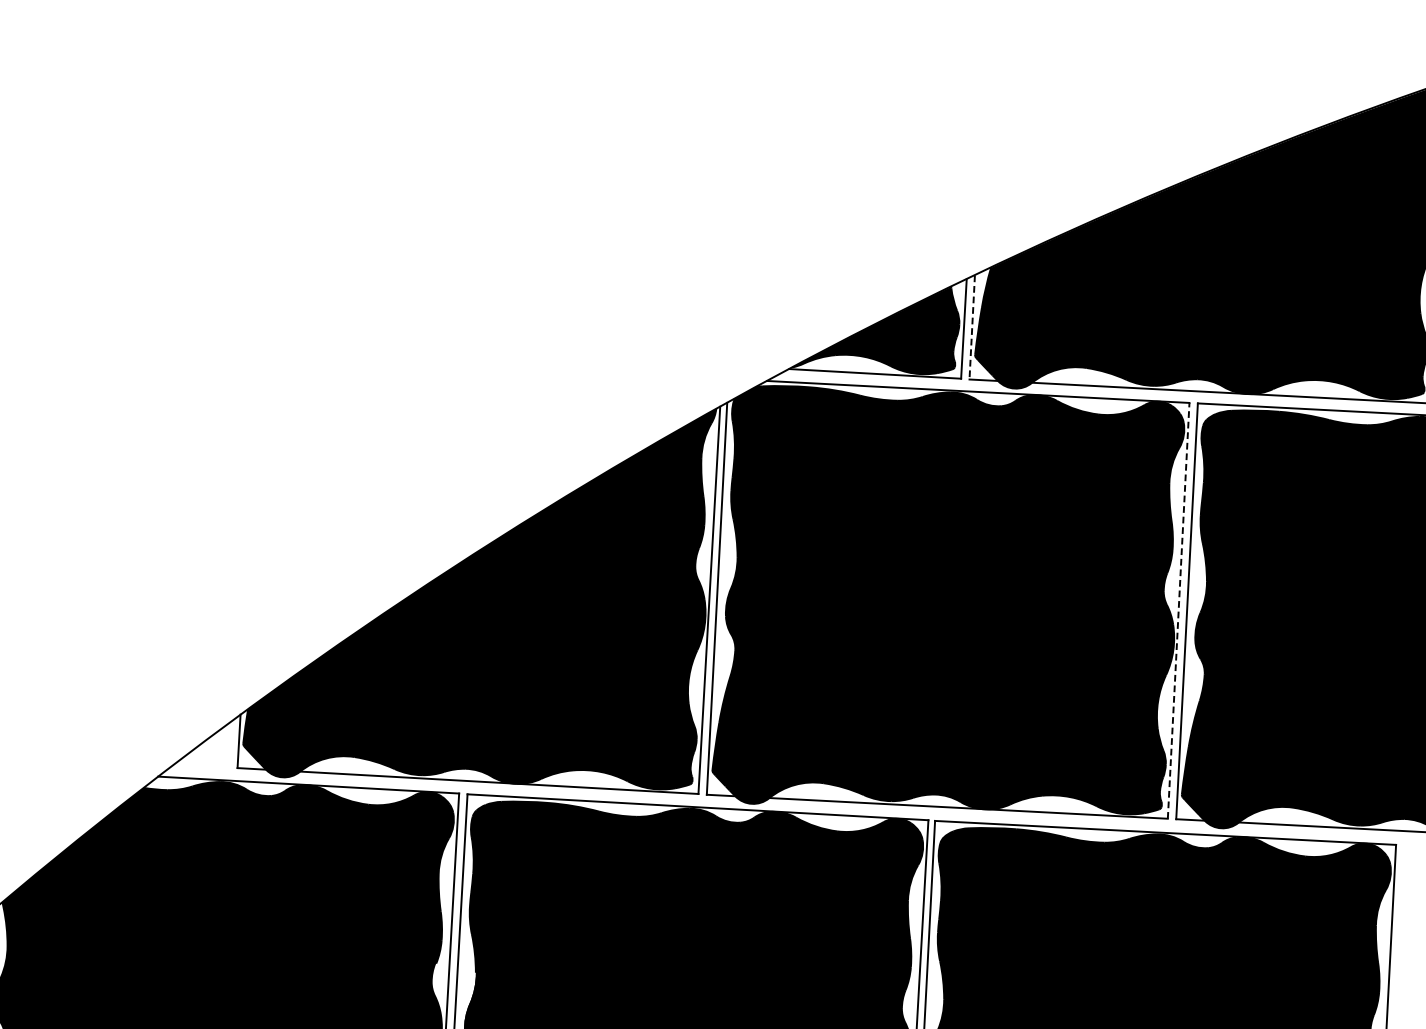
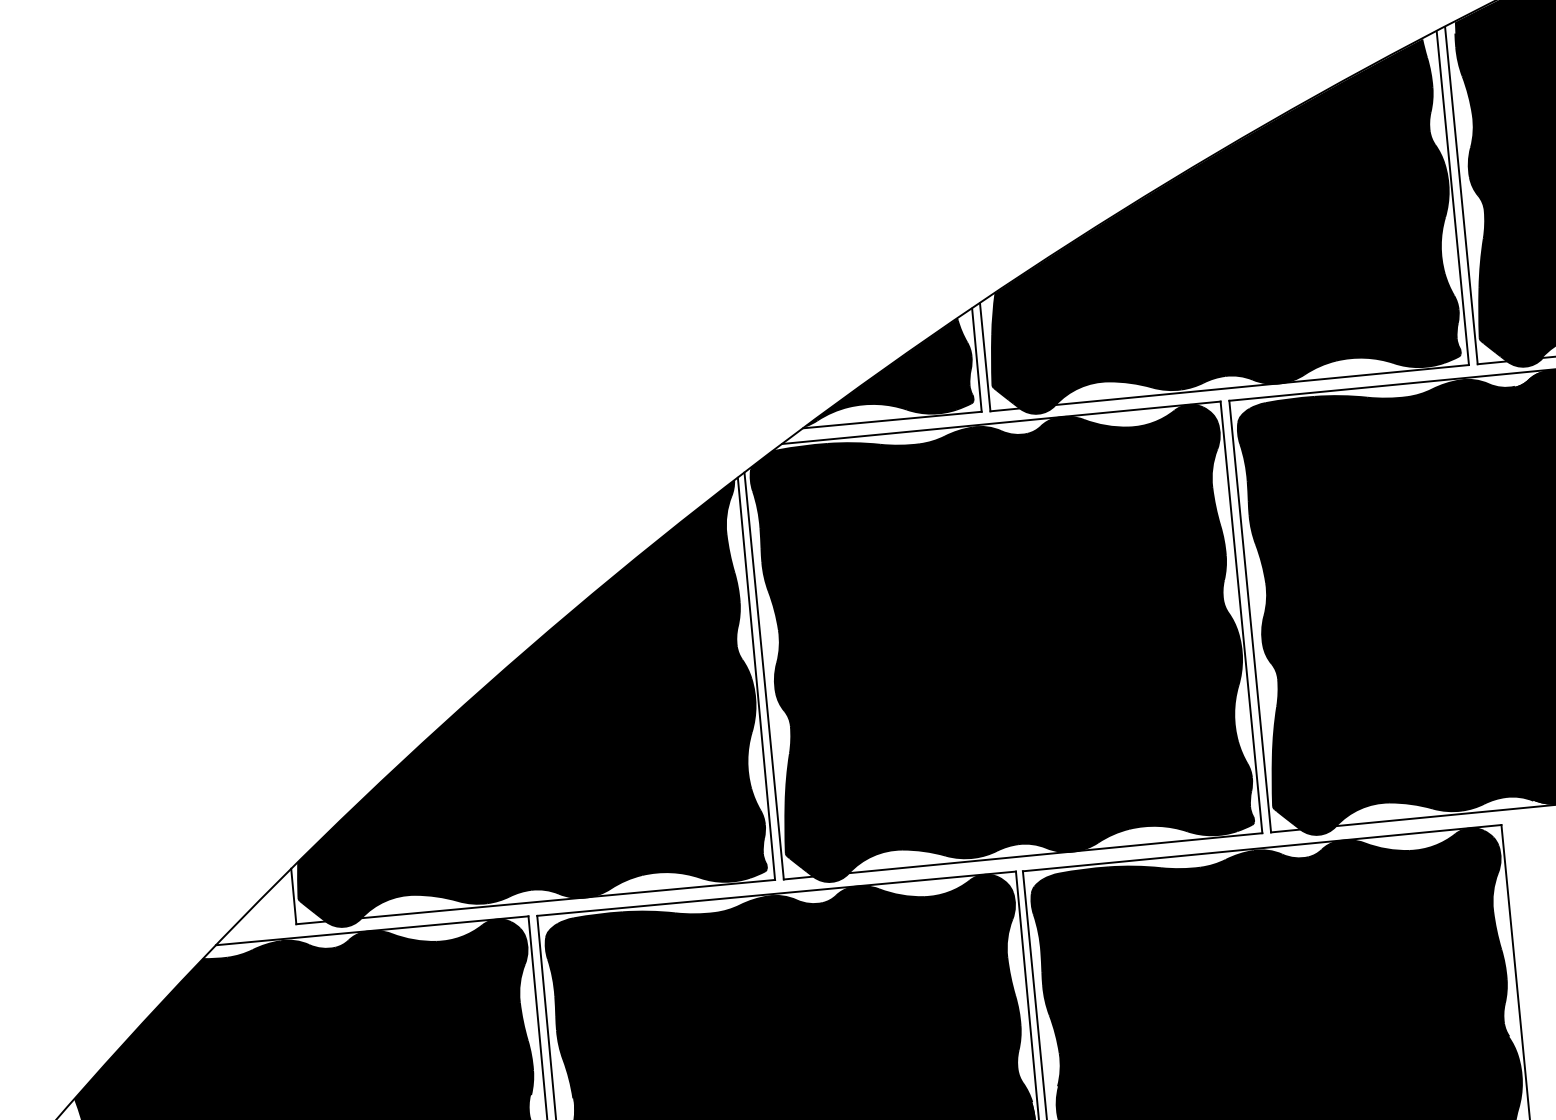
line: (972, 327) -> (985, 357), dashed -> solid
line: (1178, 610) -> (1241, 617), dashed -> solid

